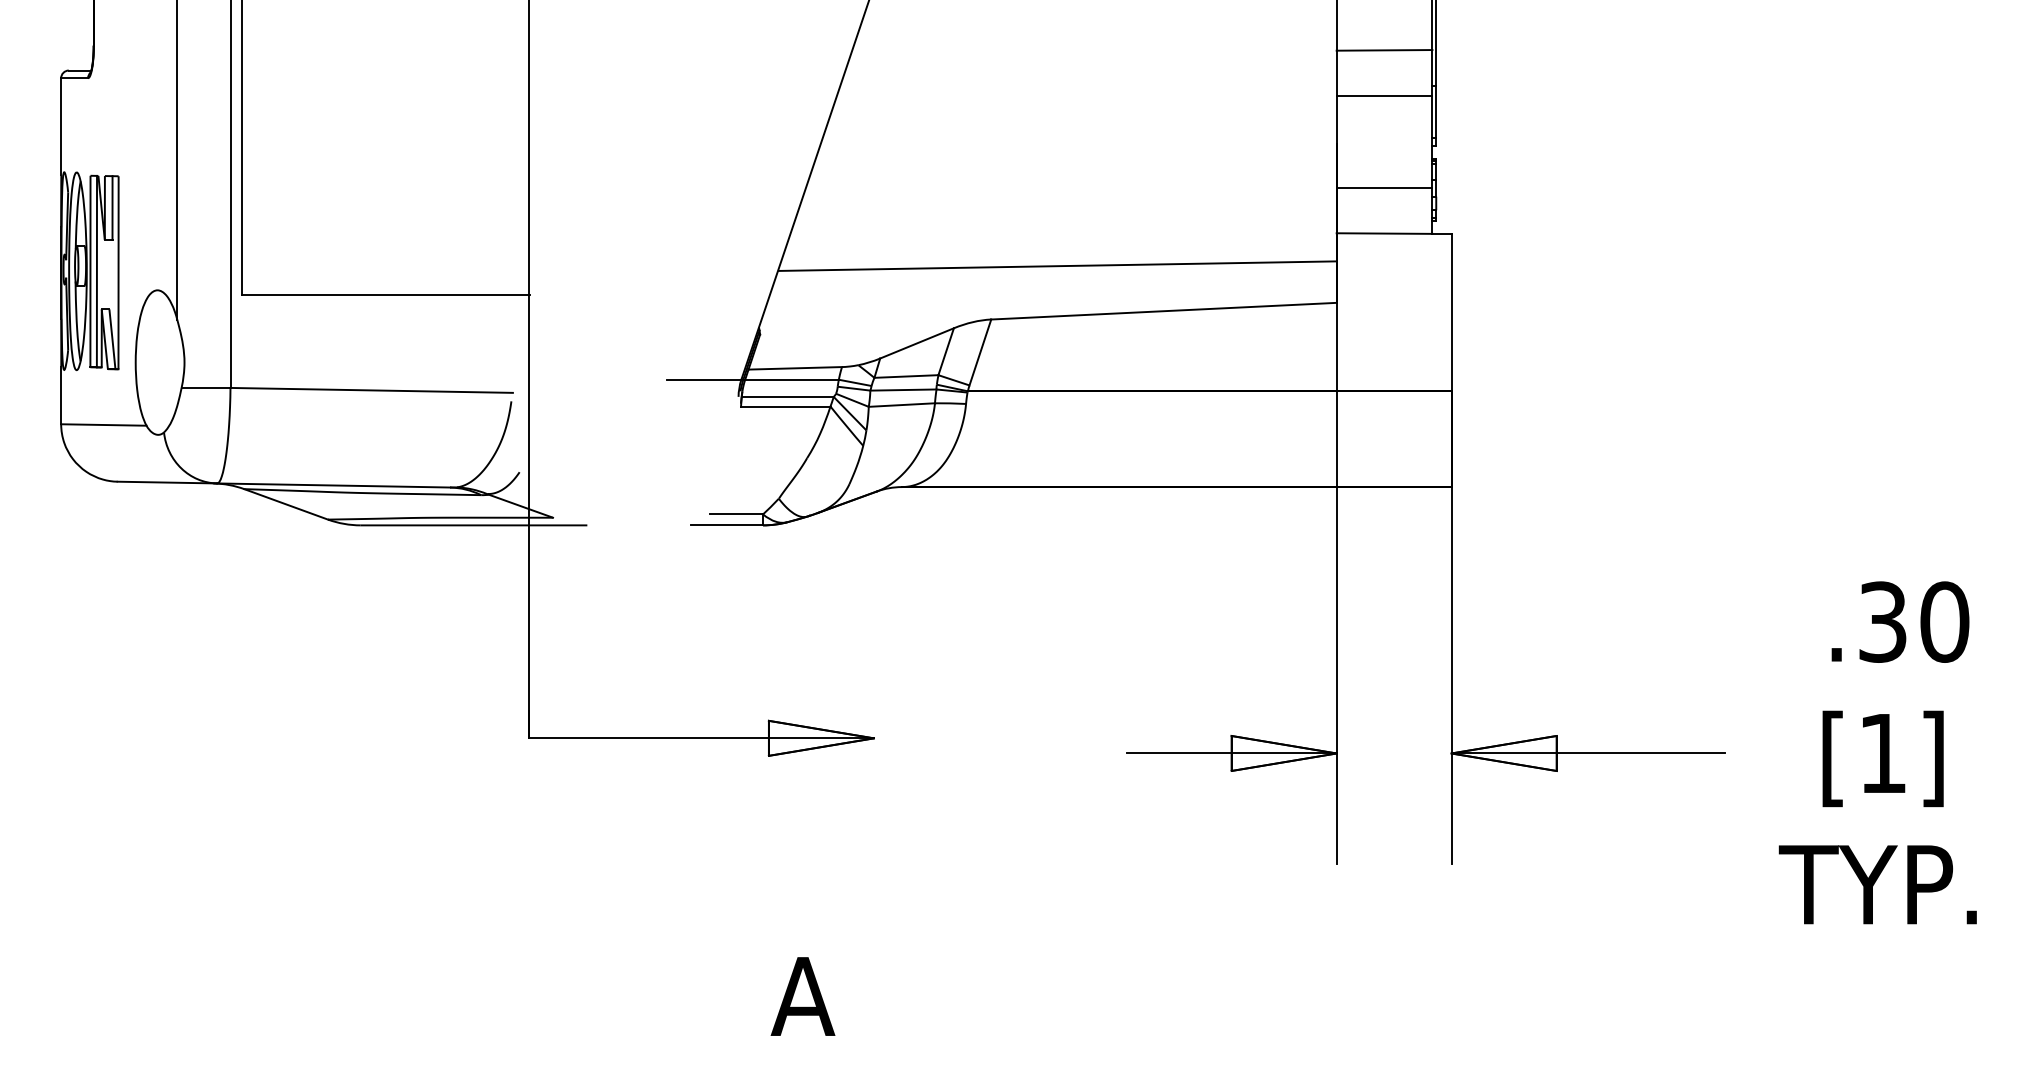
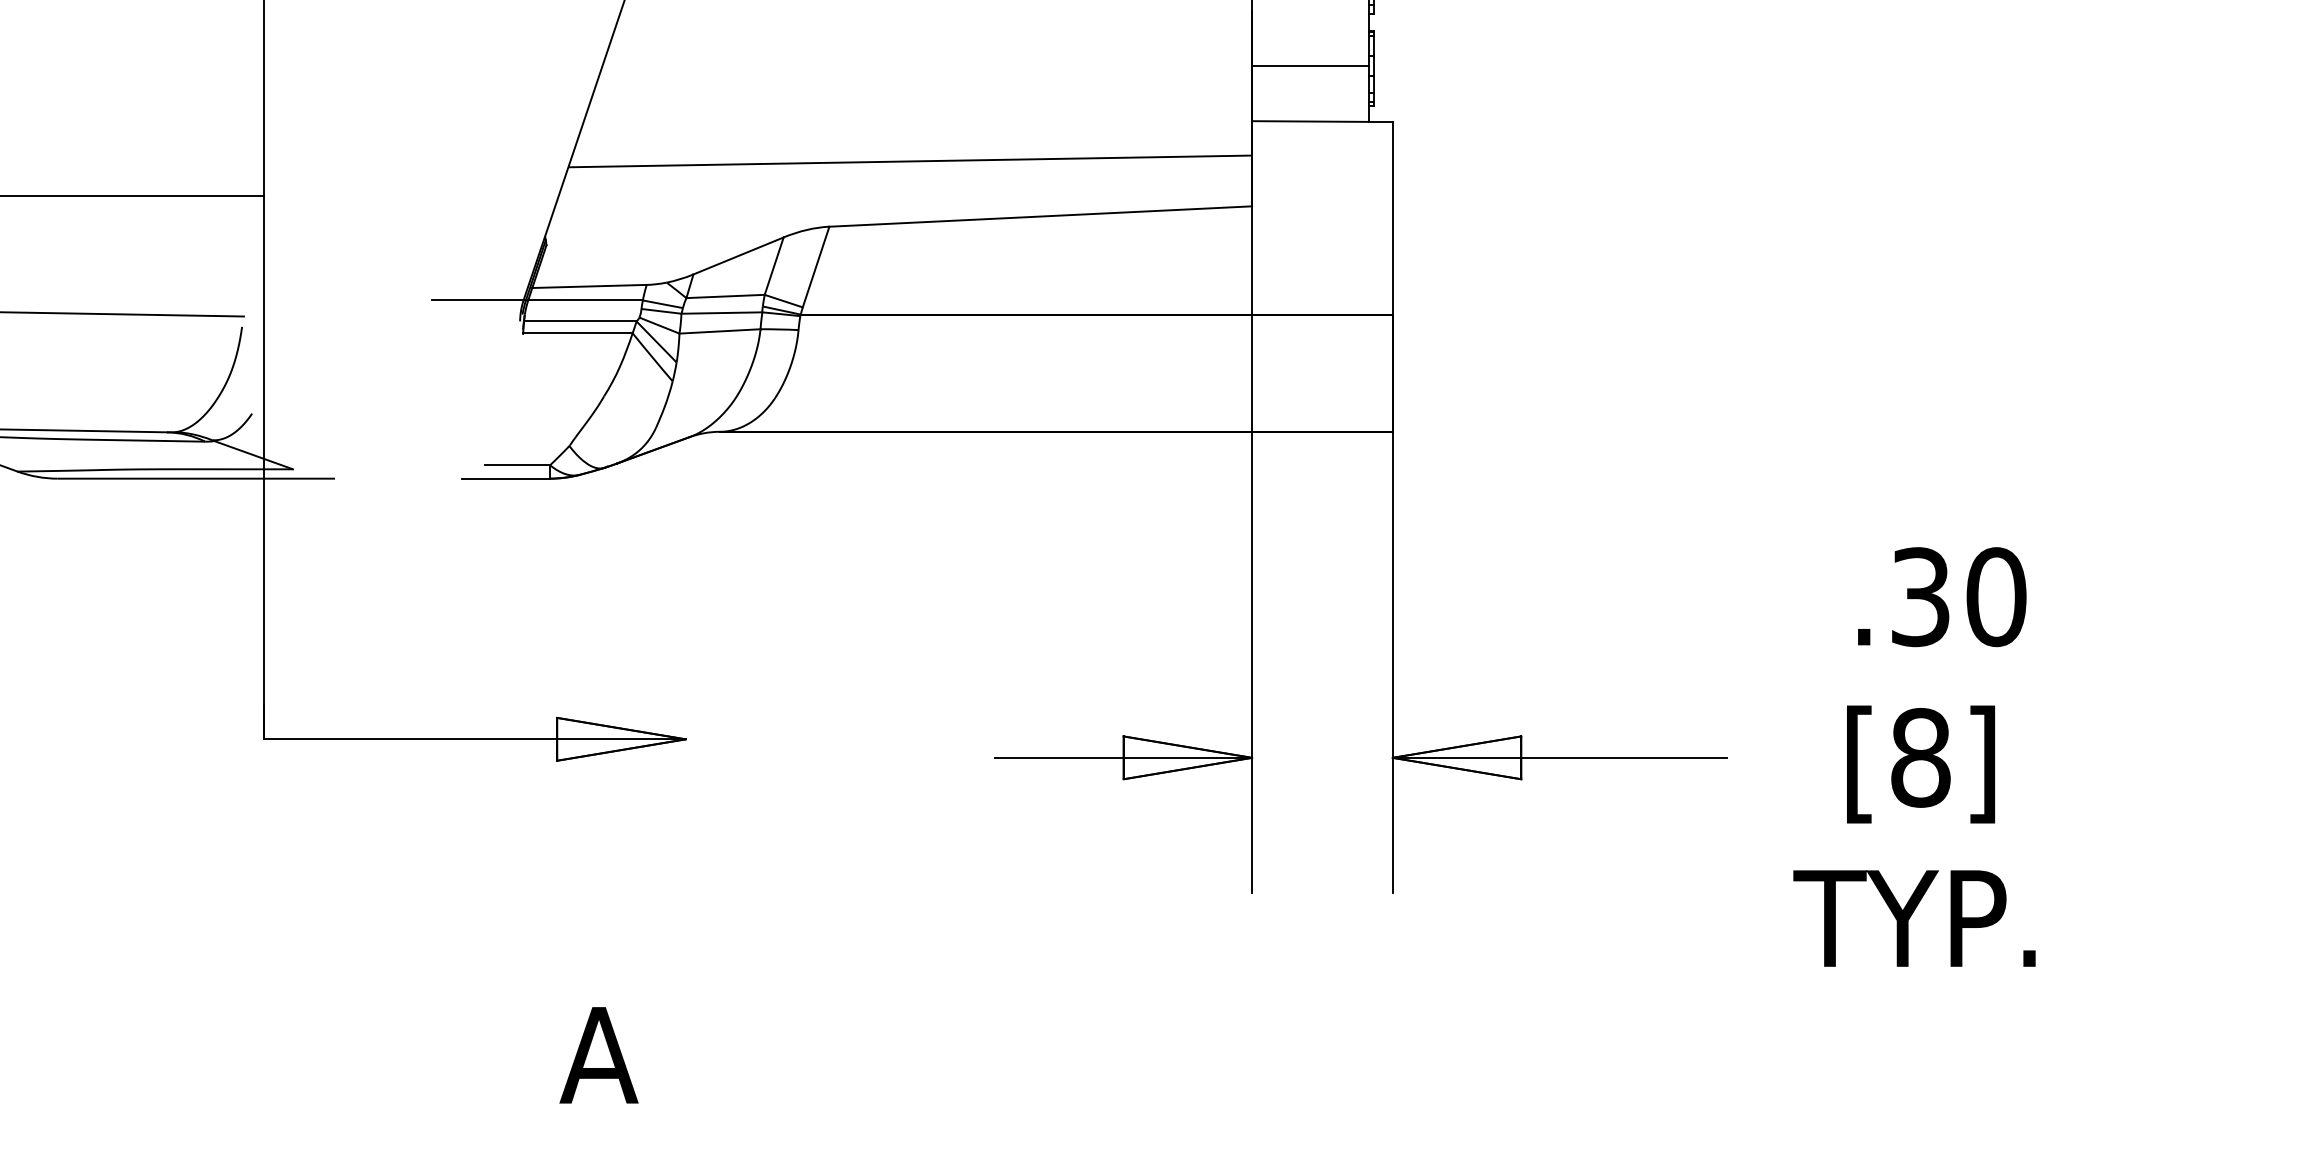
text: (1882, 753) -> (1920, 757), [1] -> [8]

